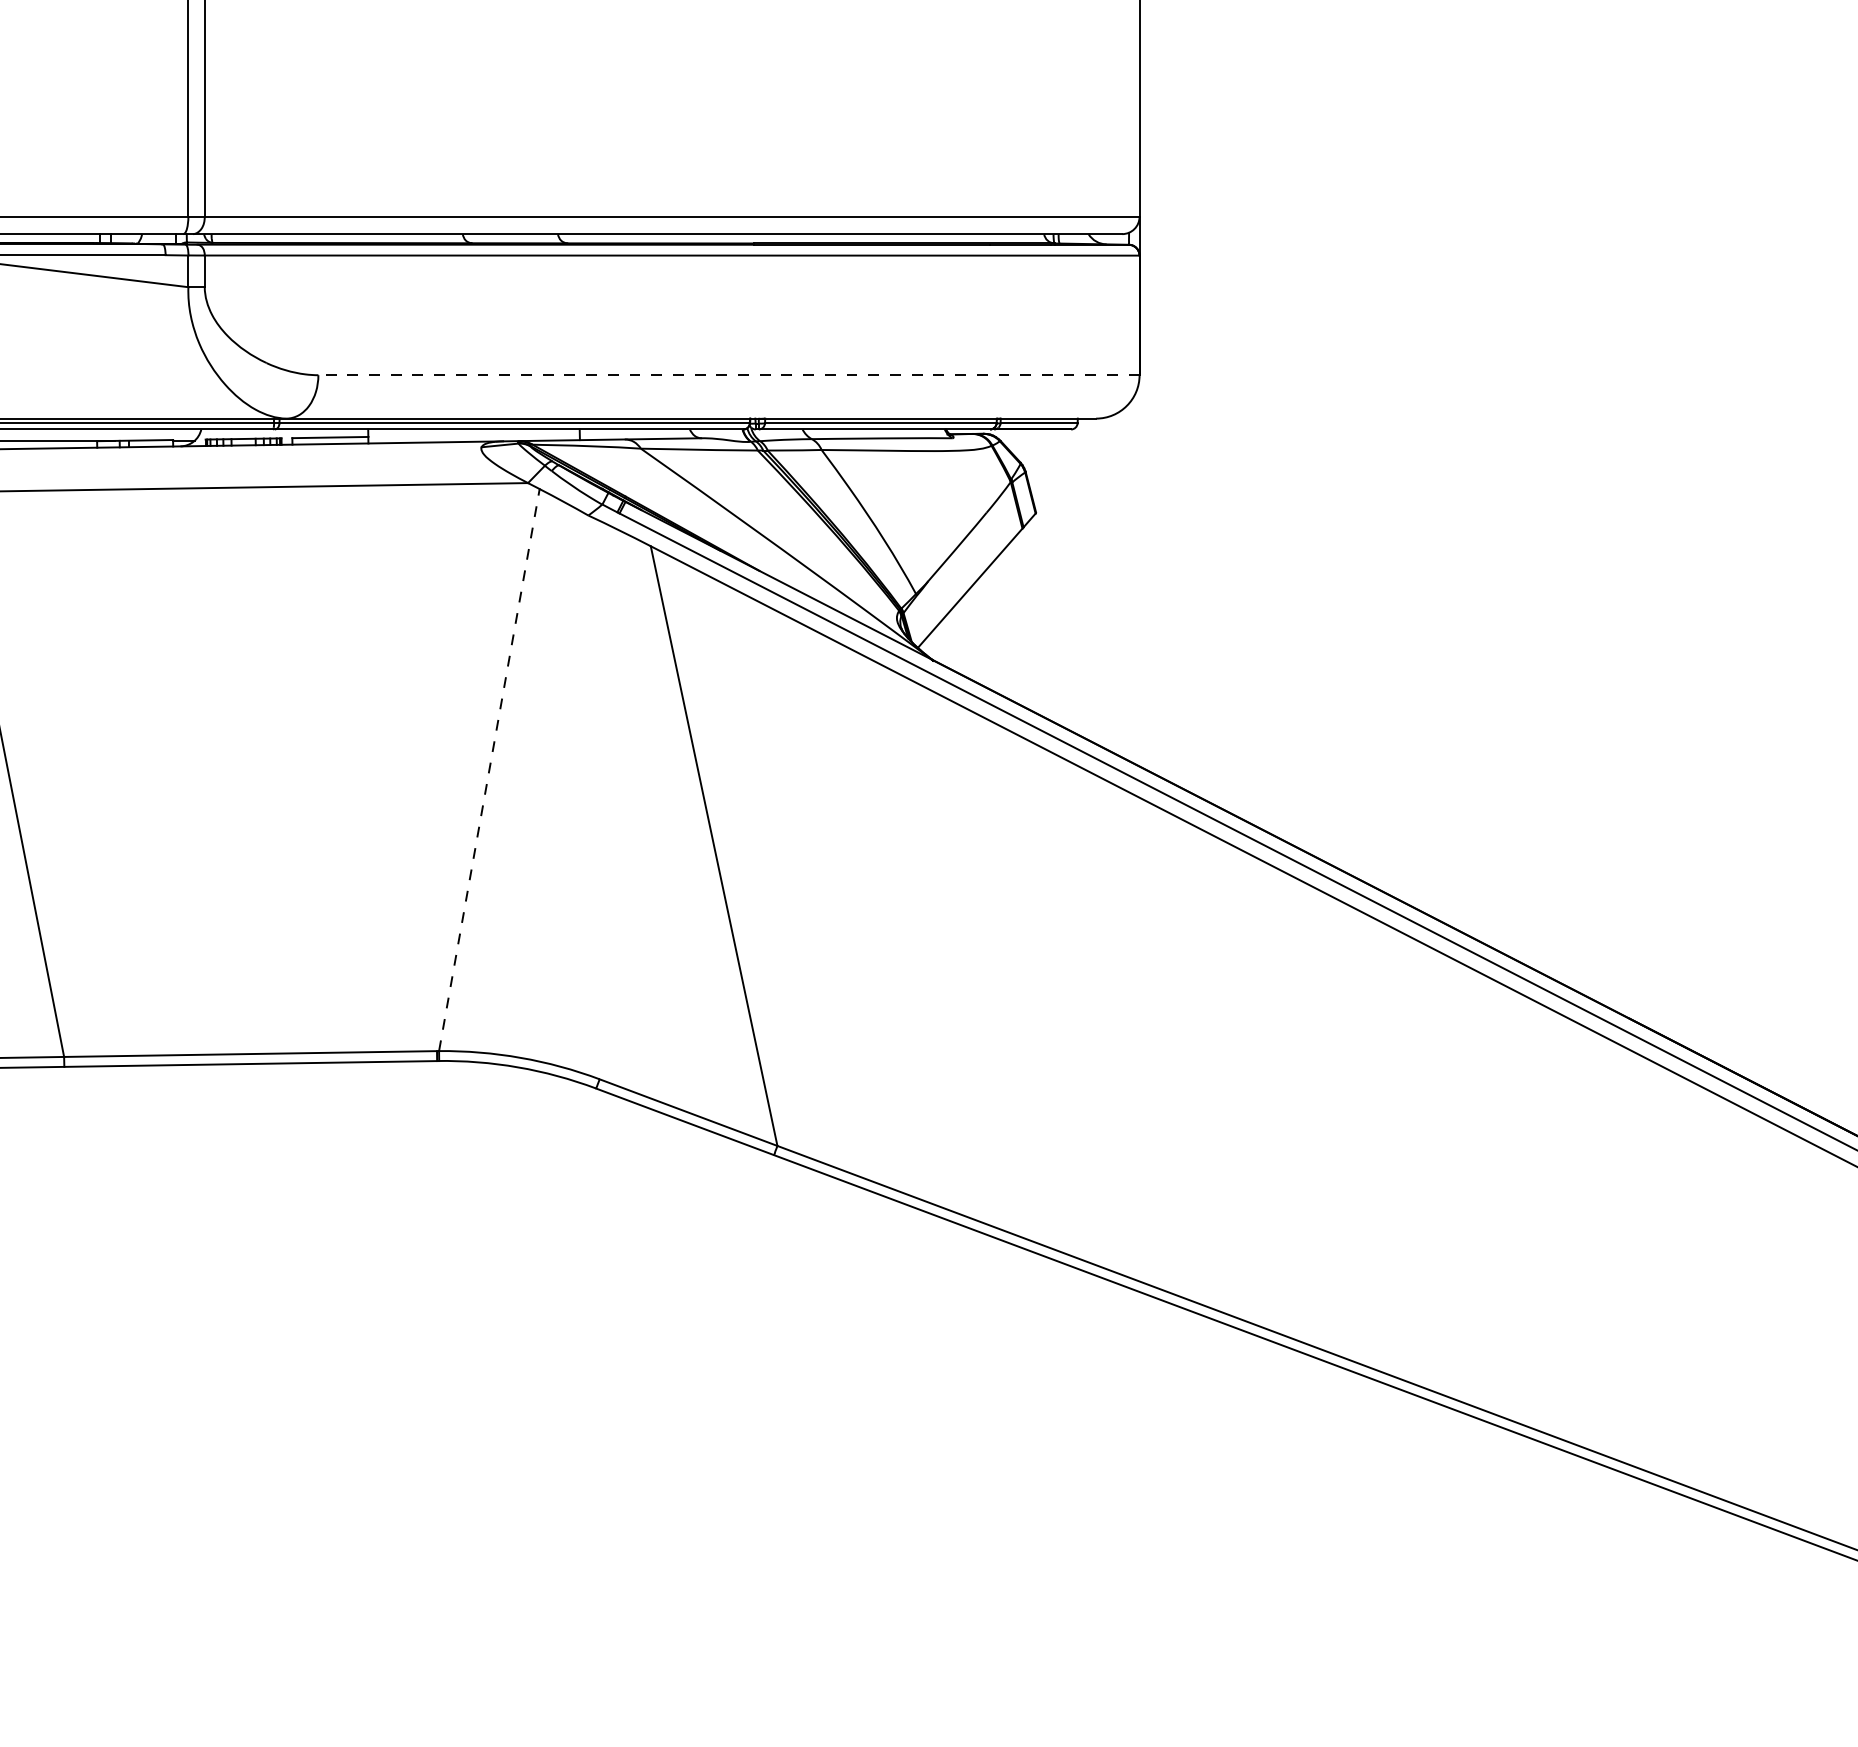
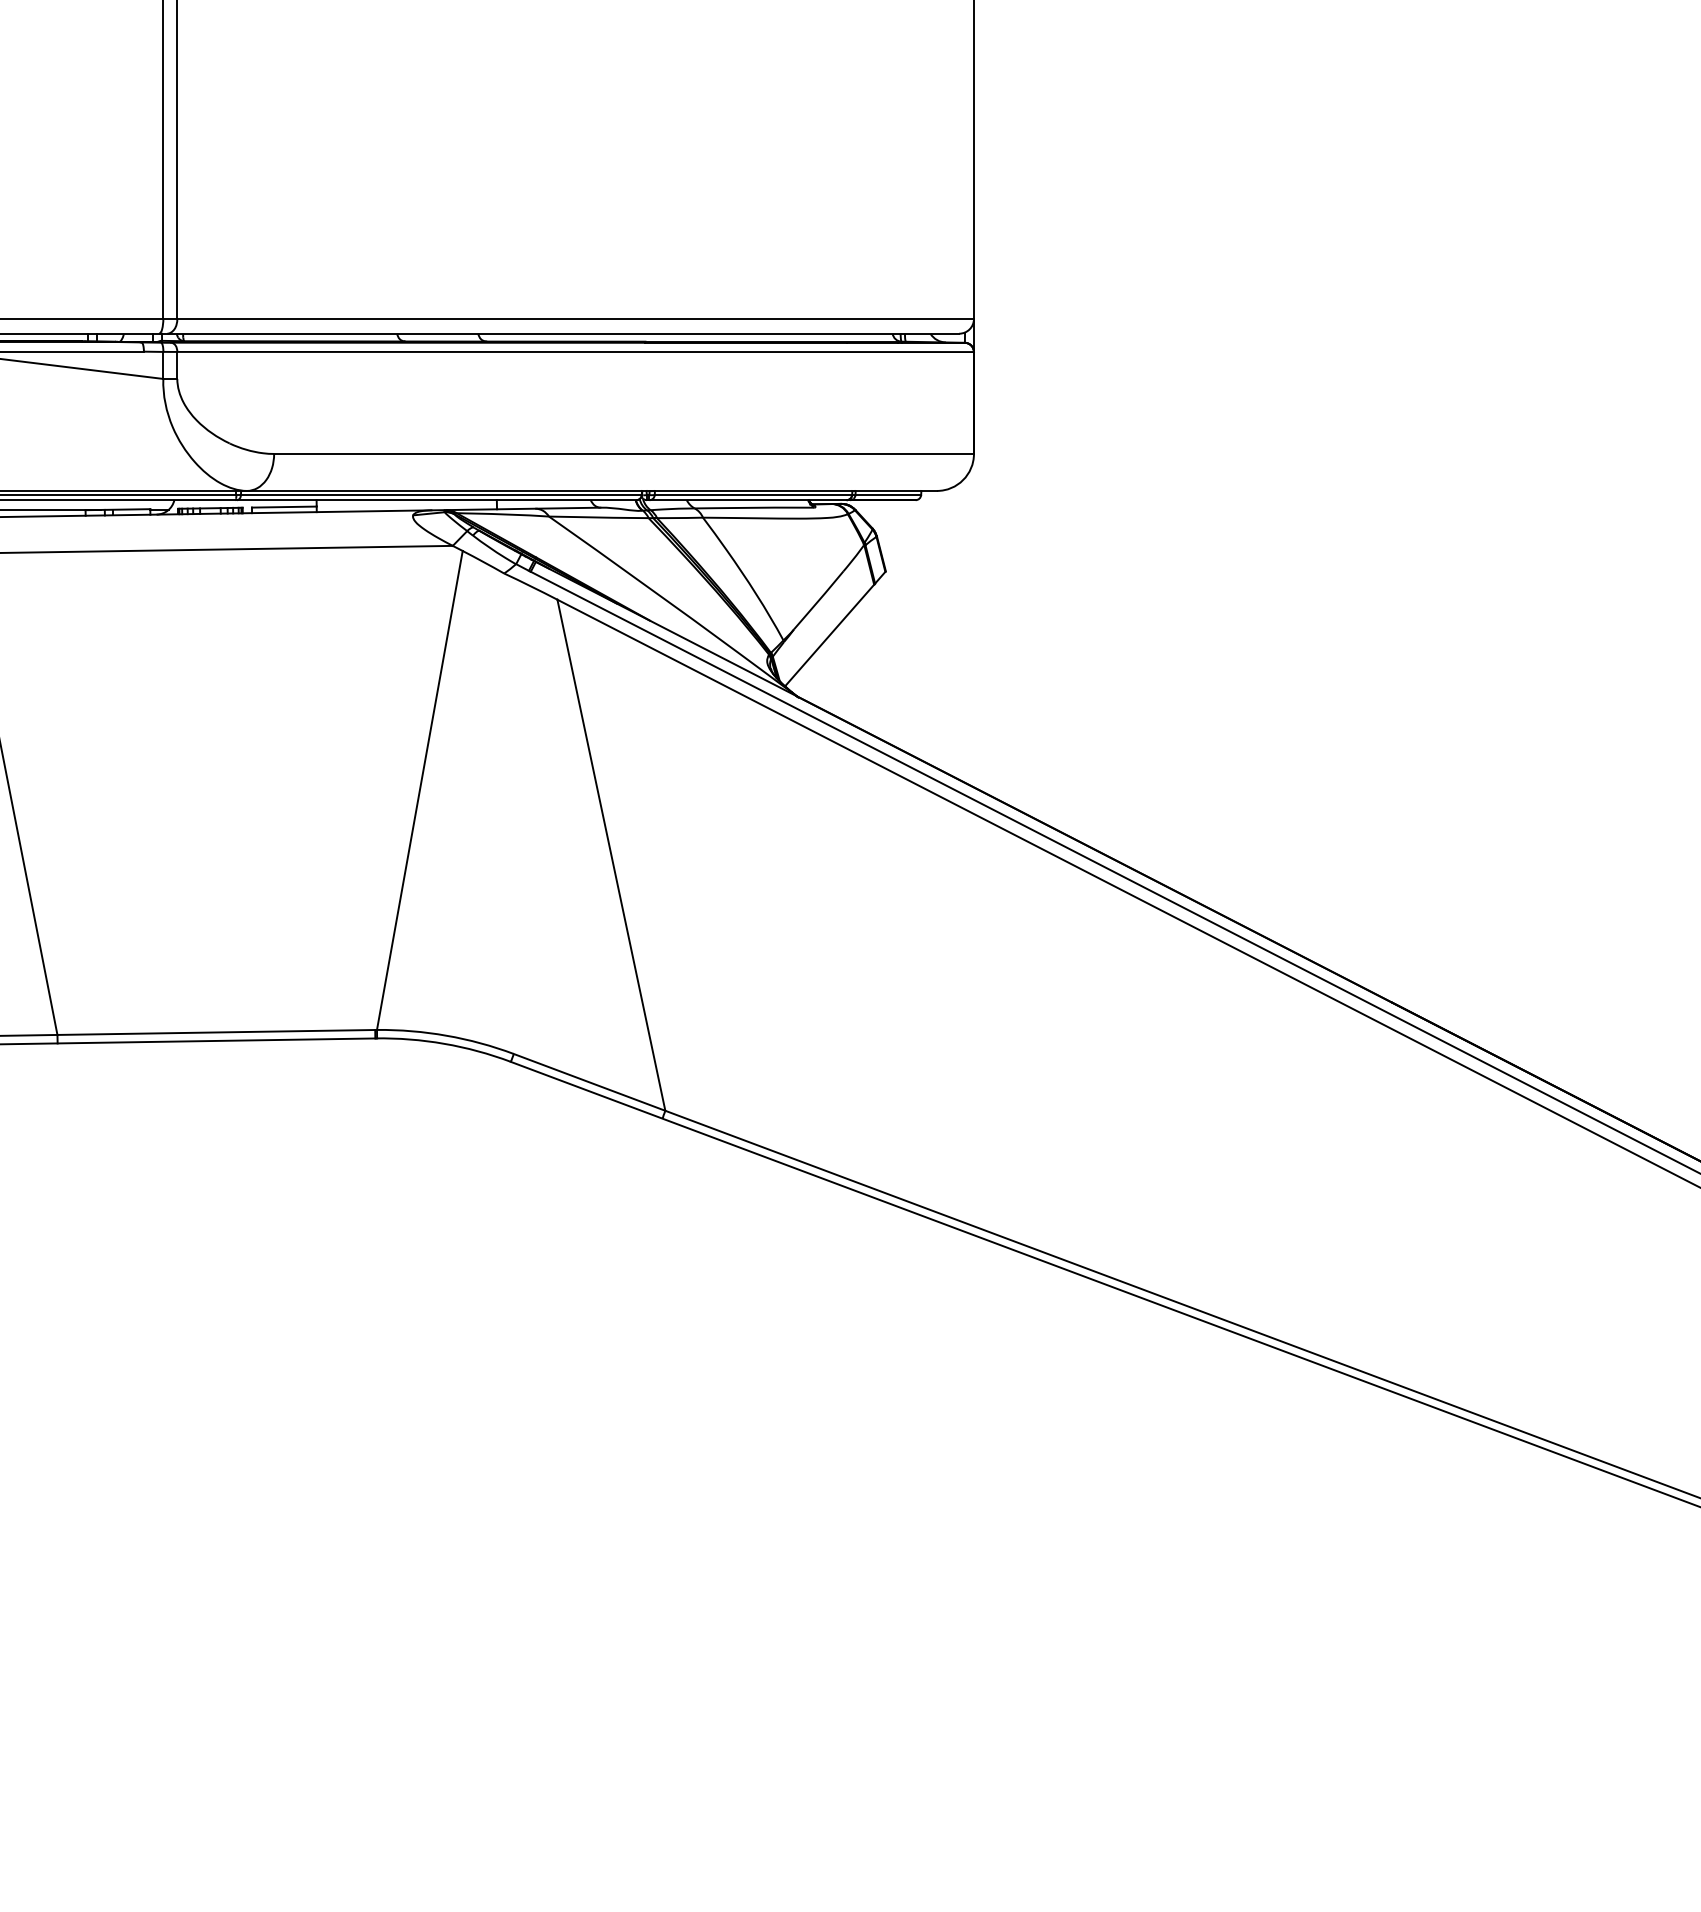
line: (729, 374) -> (624, 453), dashed -> solid
line: (488, 768) -> (419, 789), dashed -> solid

